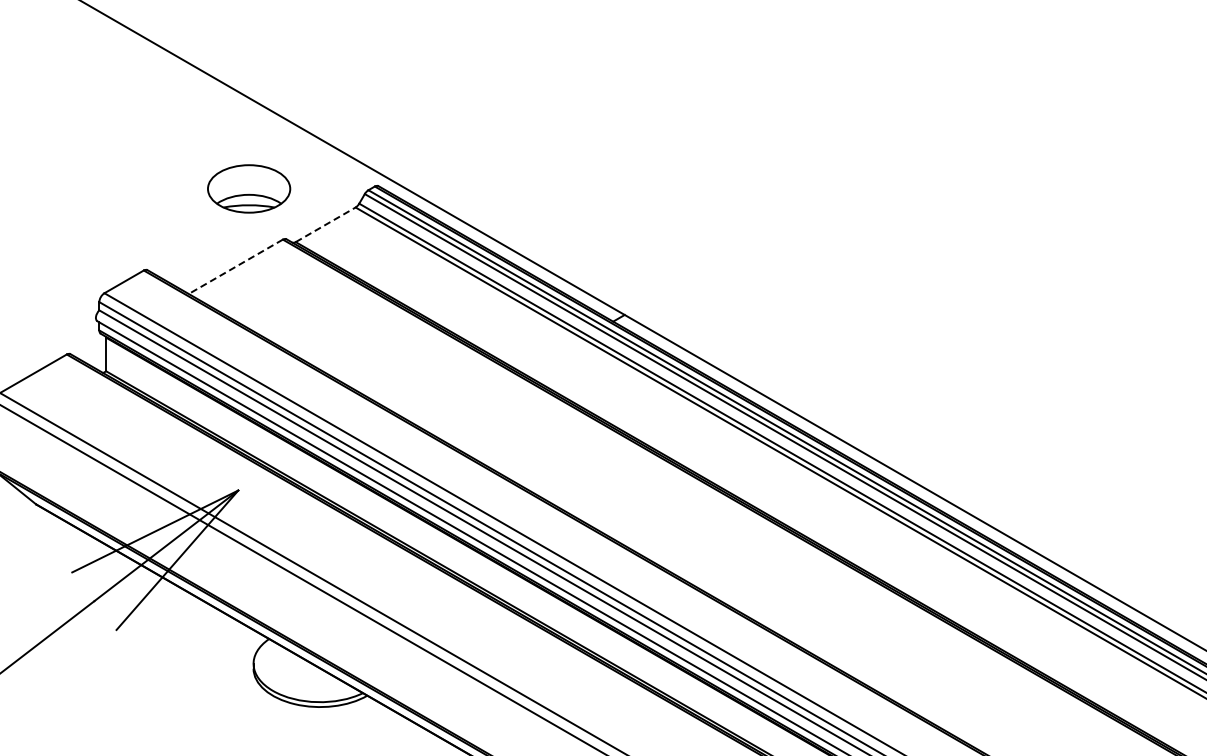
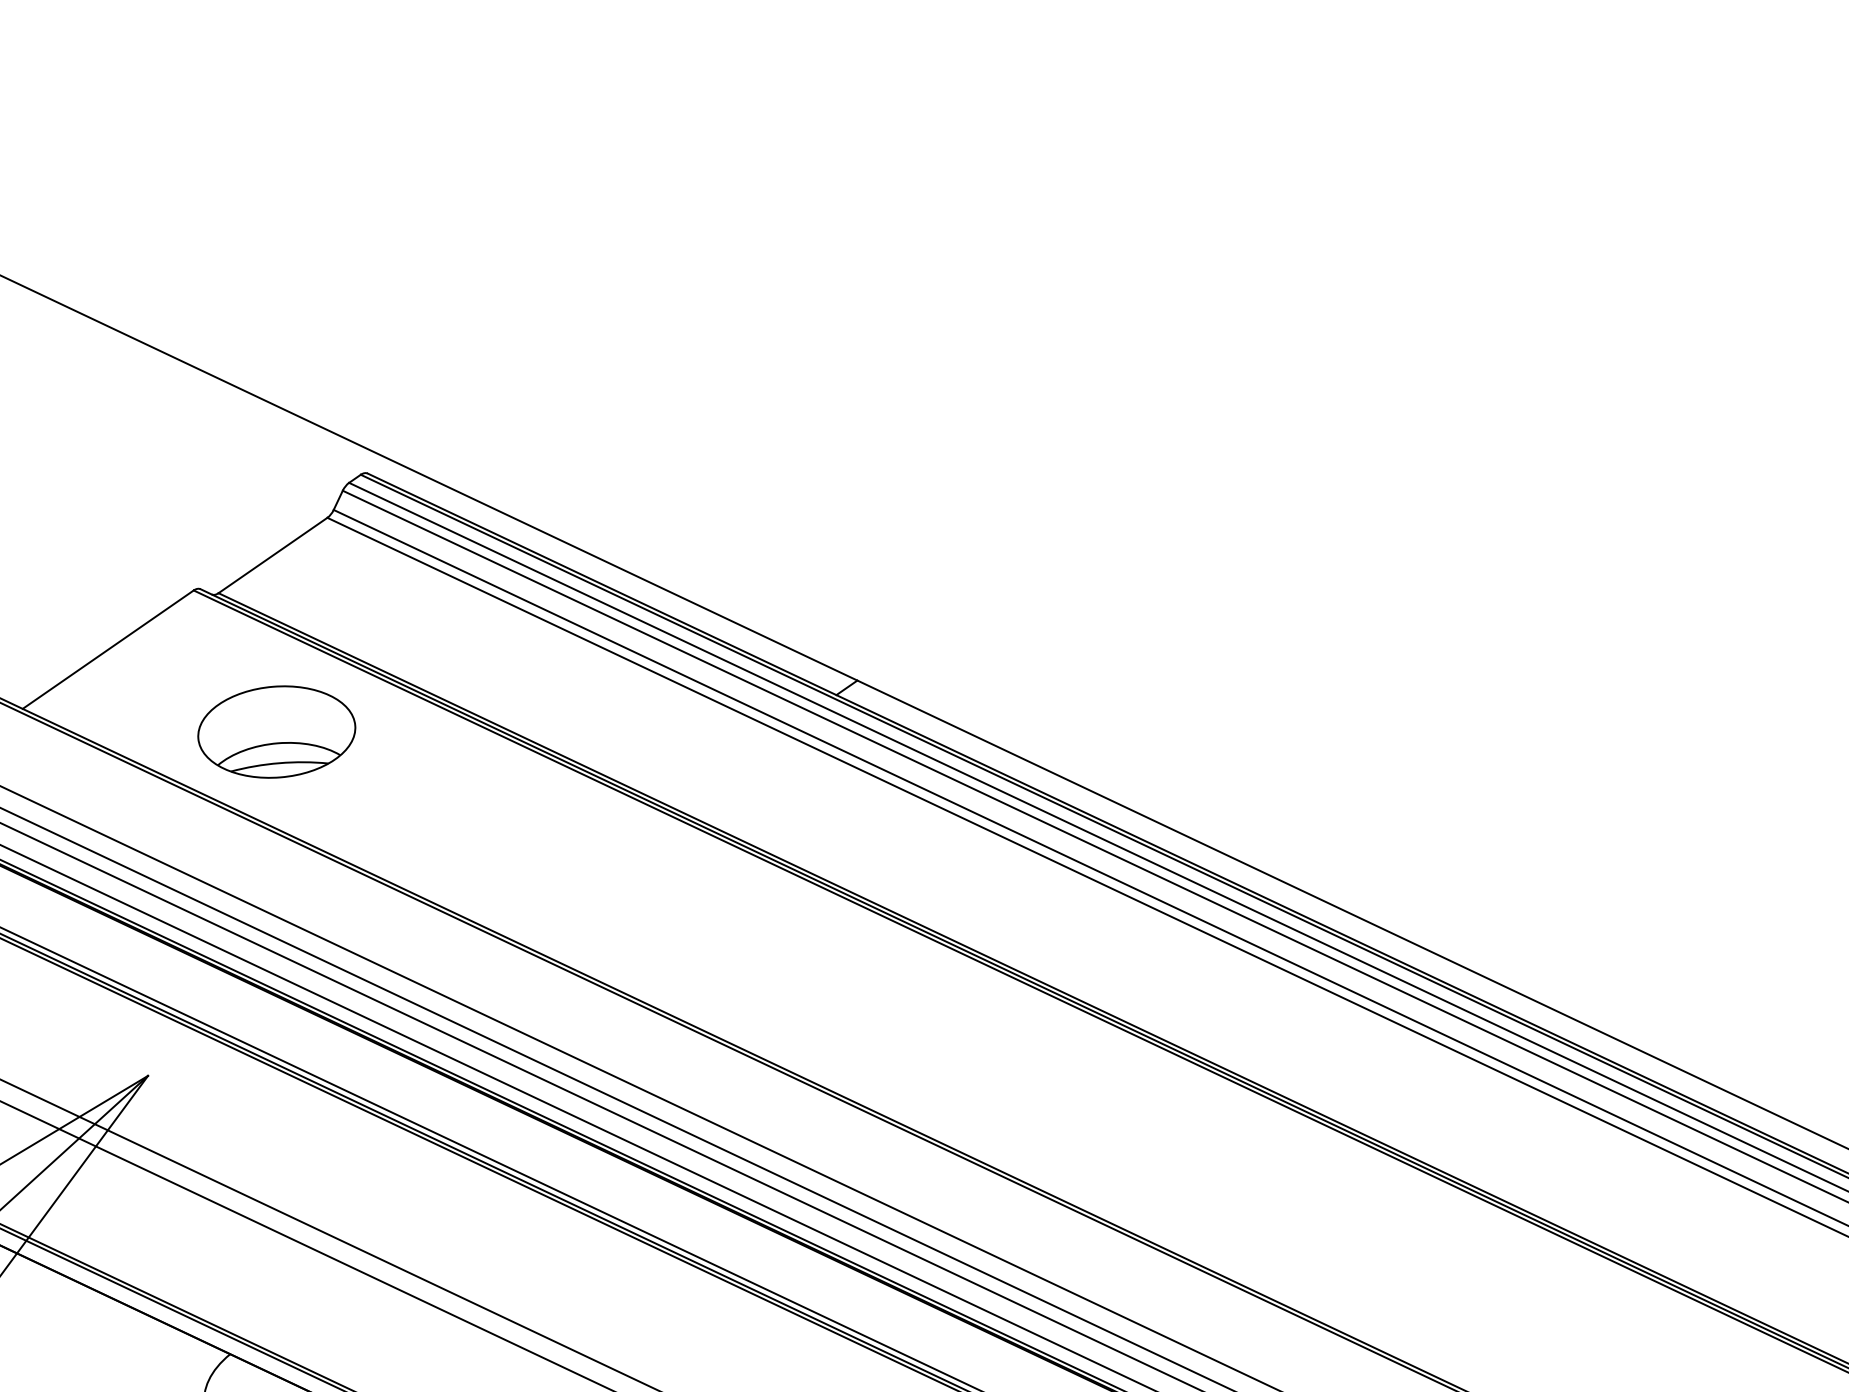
part: (249, 188) -> (277, 731), moved
line: (325, 224) -> (272, 554), dashed -> solid
line: (235, 267) -> (107, 651), dashed -> solid

